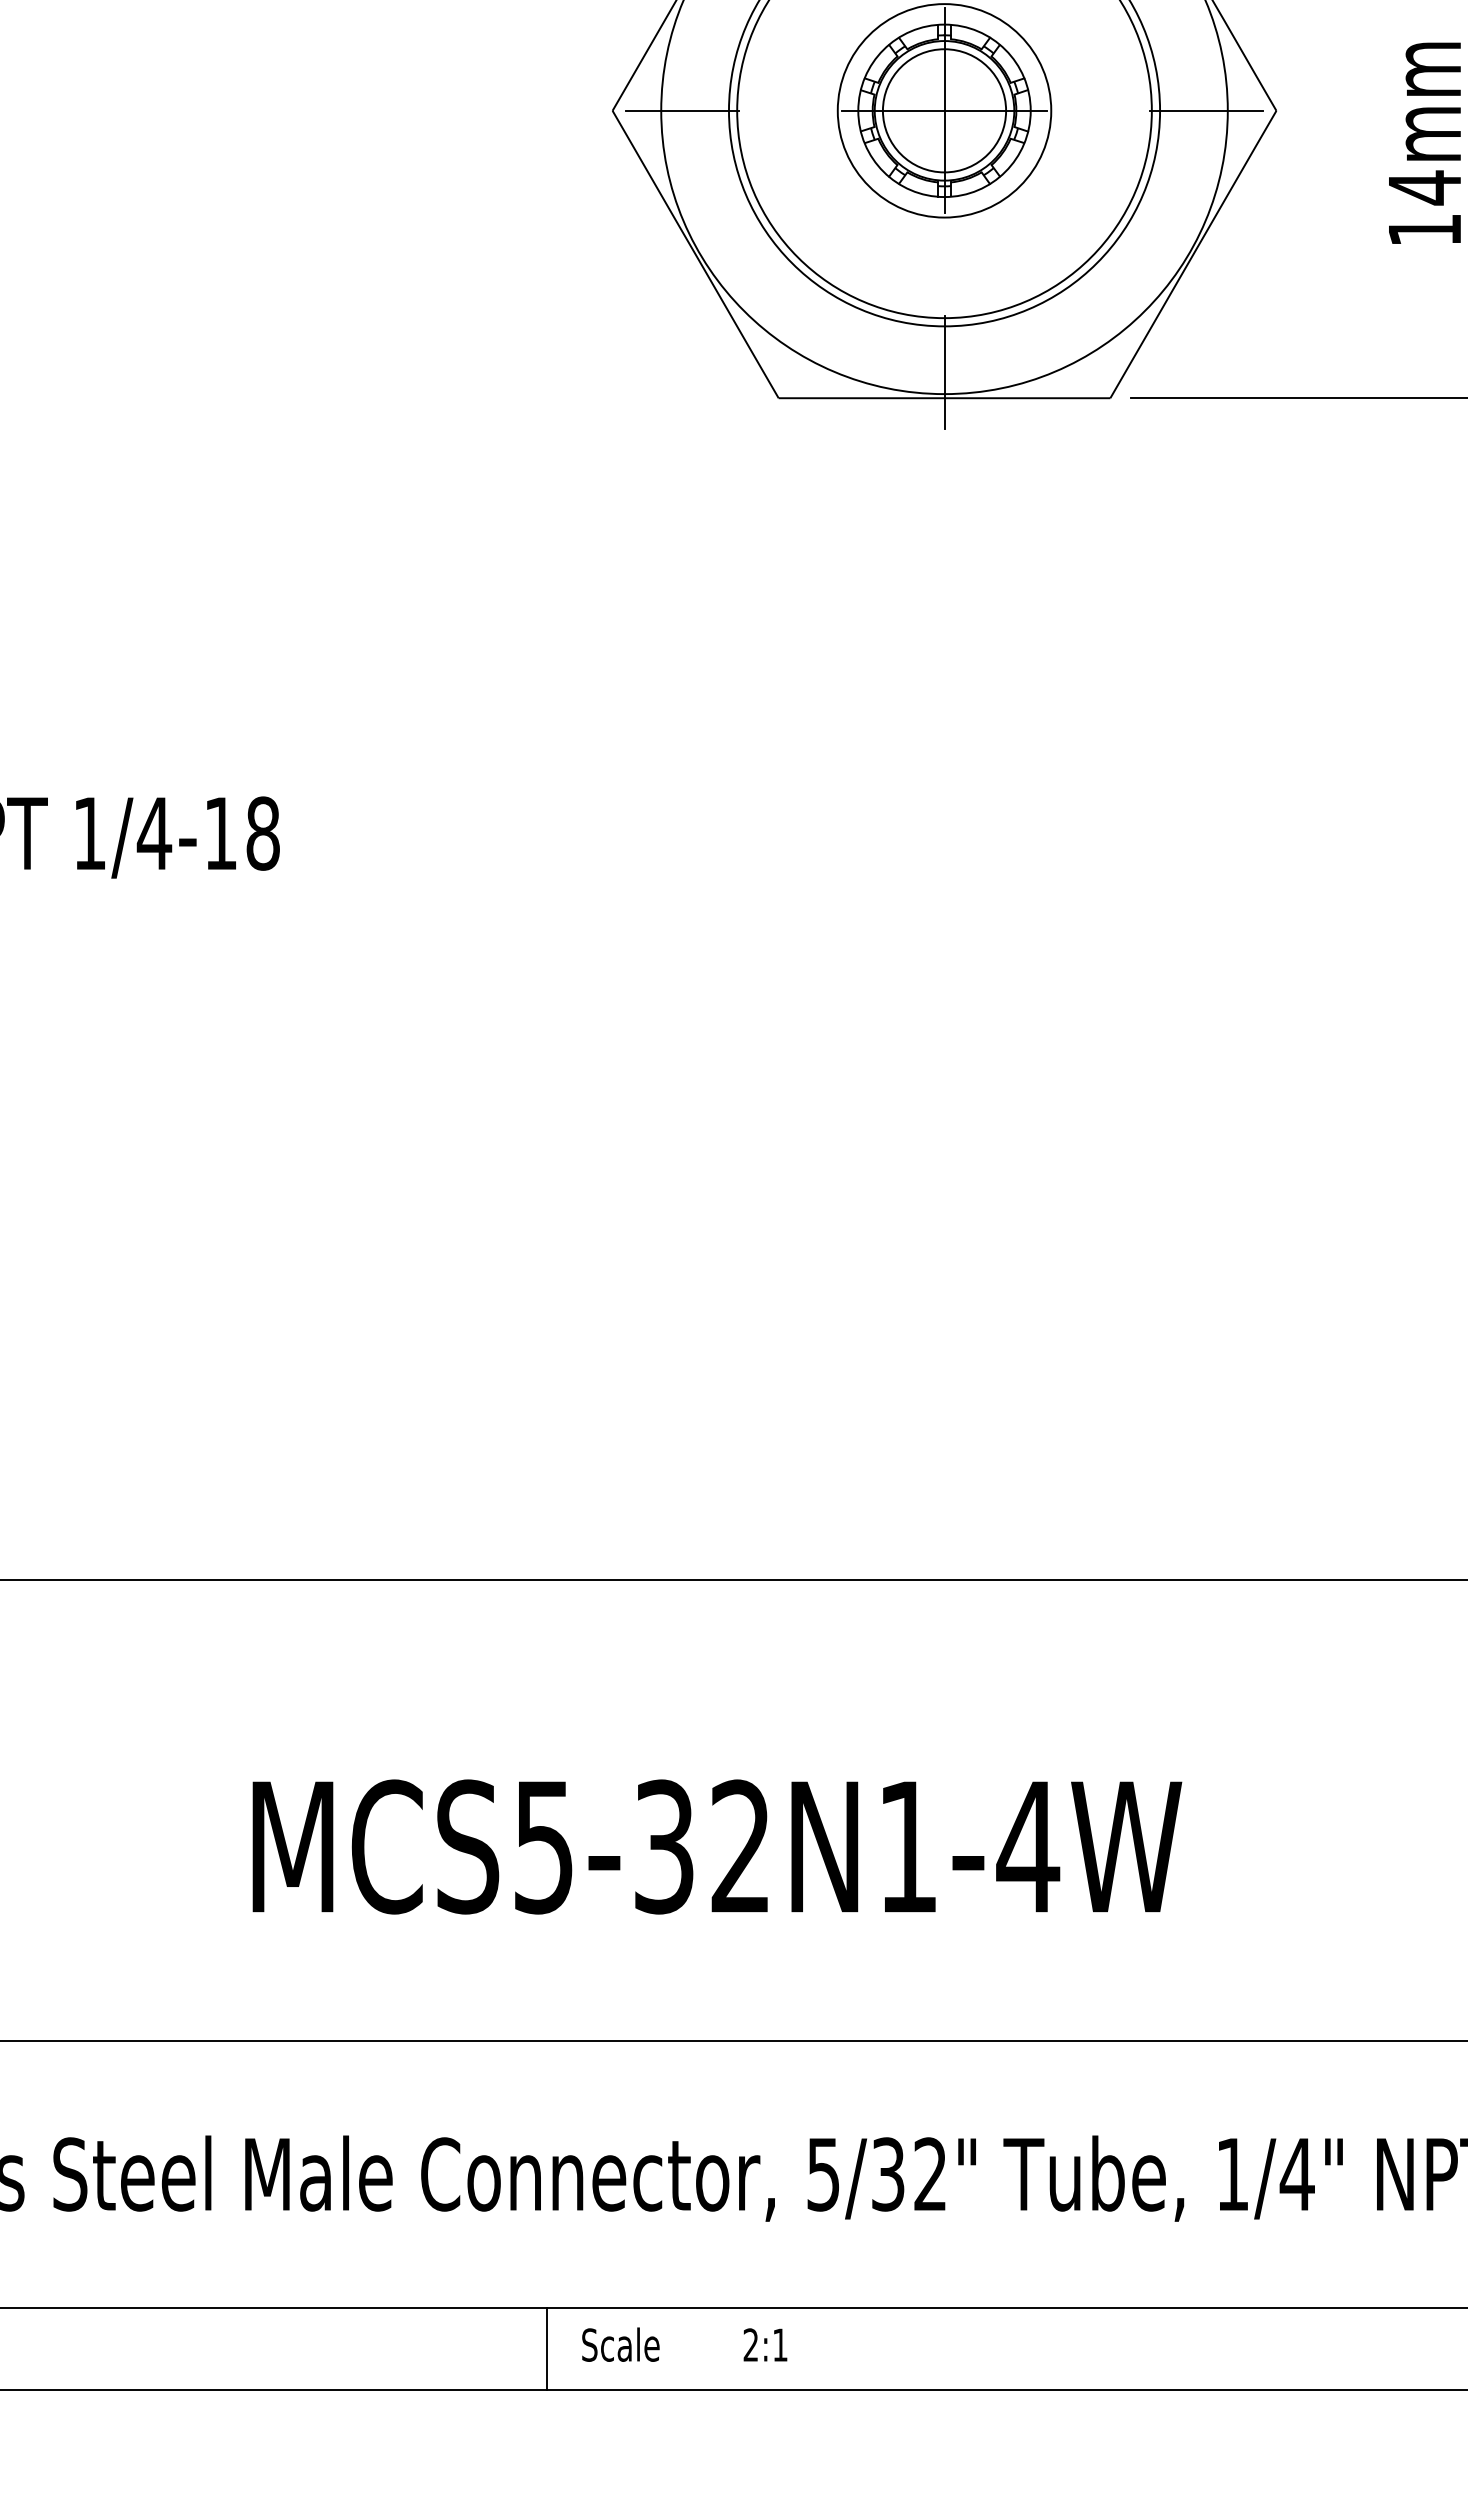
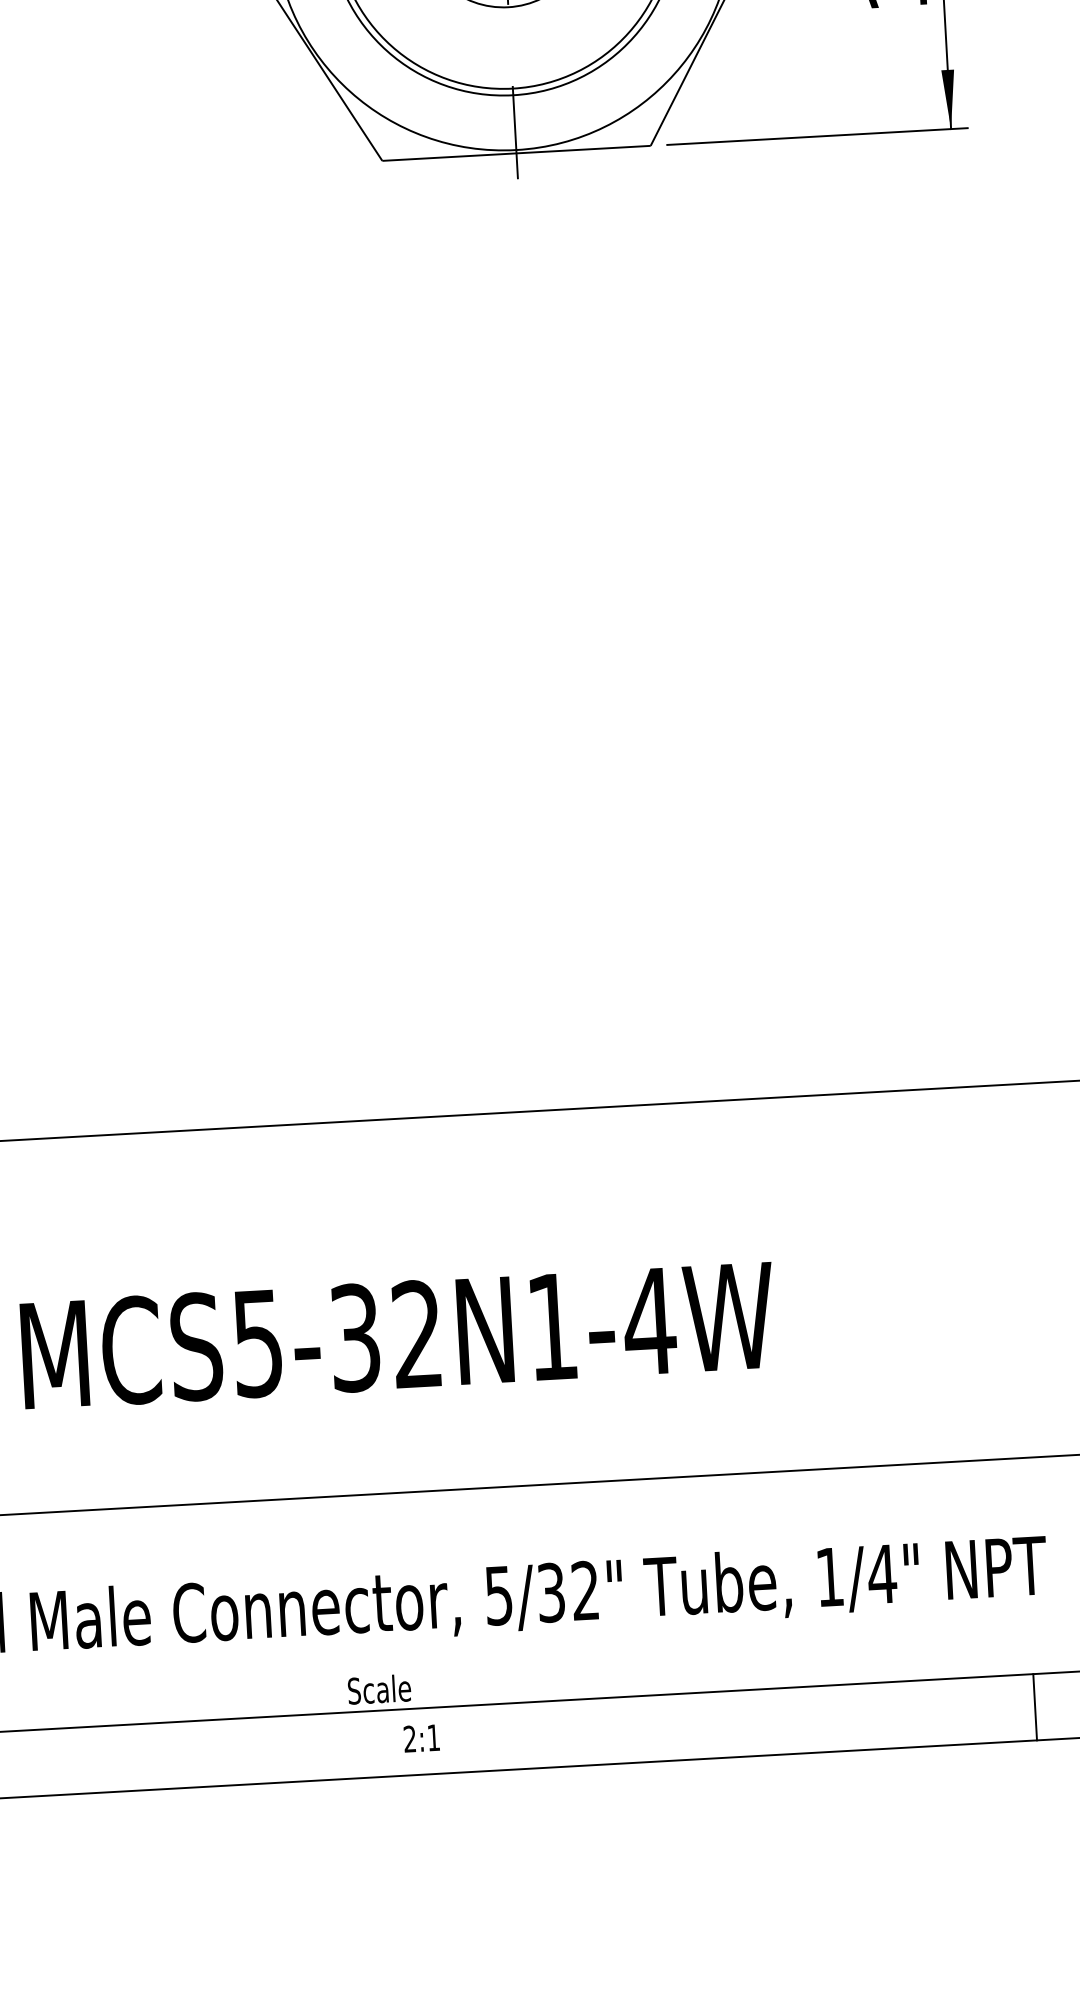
text: (620, 2344) -> (379, 1689), moved
text: (765, 2344) -> (421, 1738), moved
line: (546, 2348) -> (282, 1749), removed

